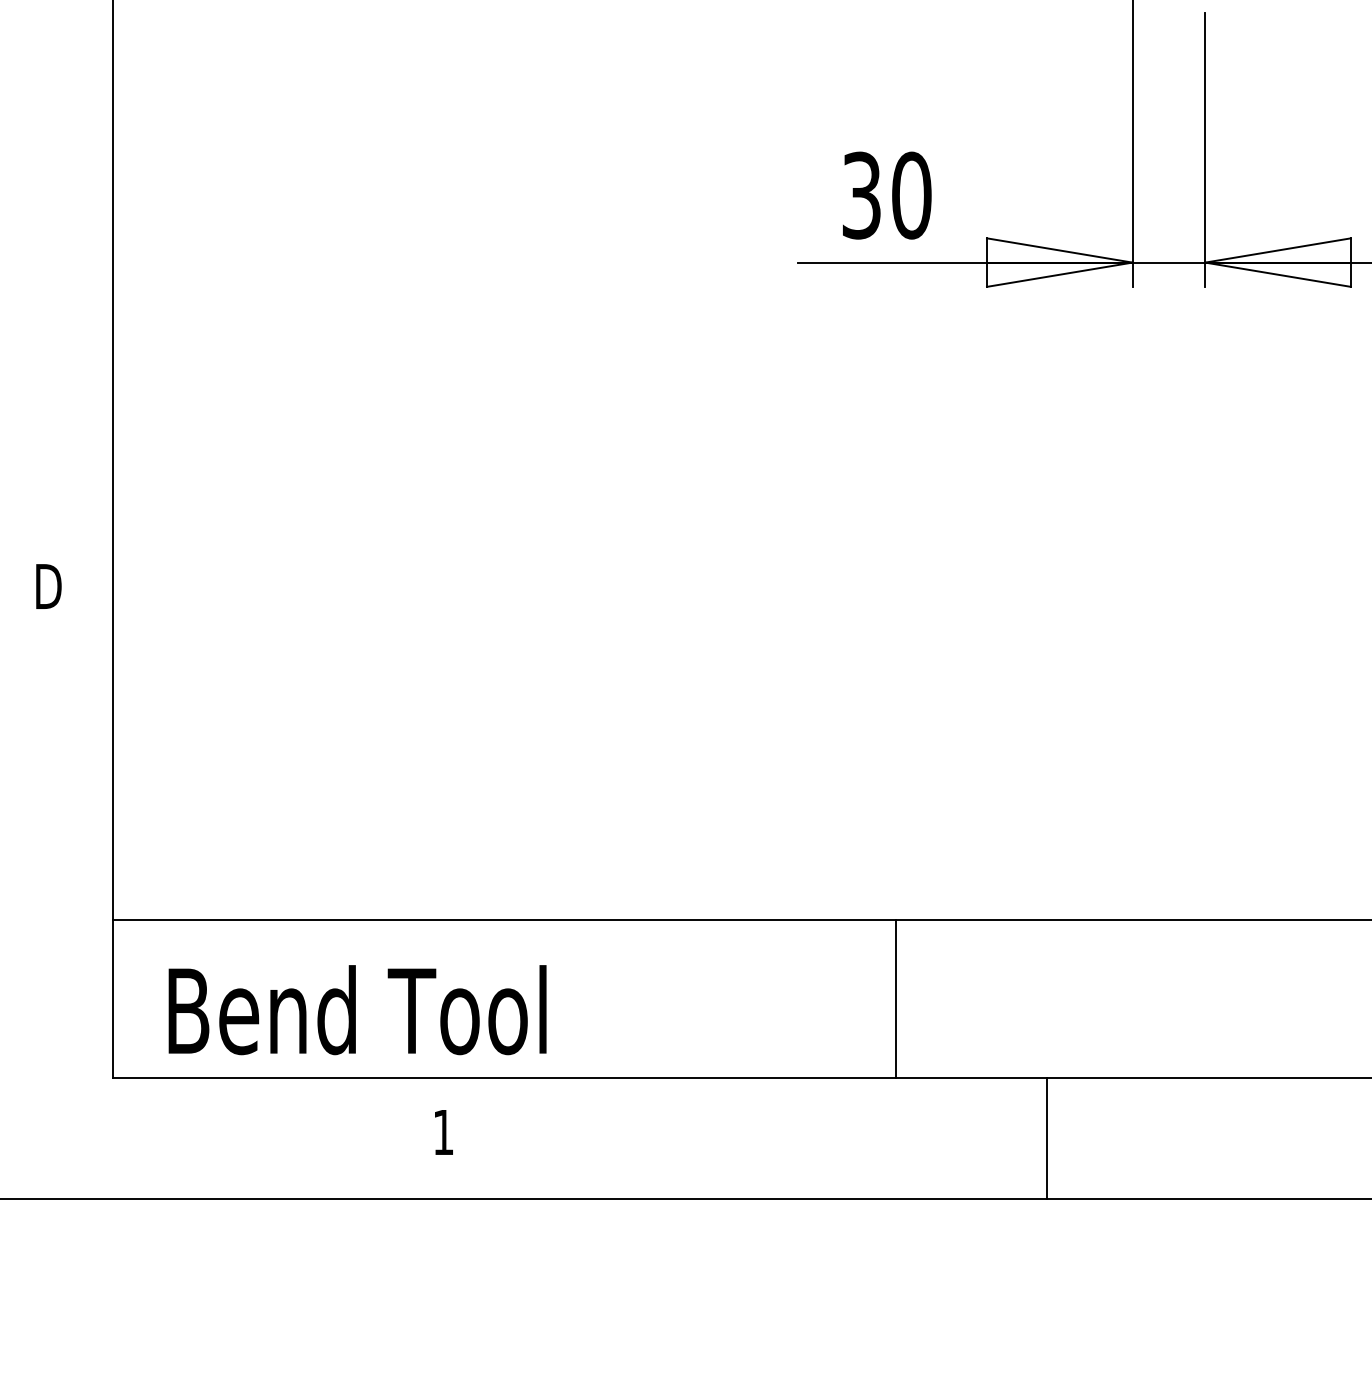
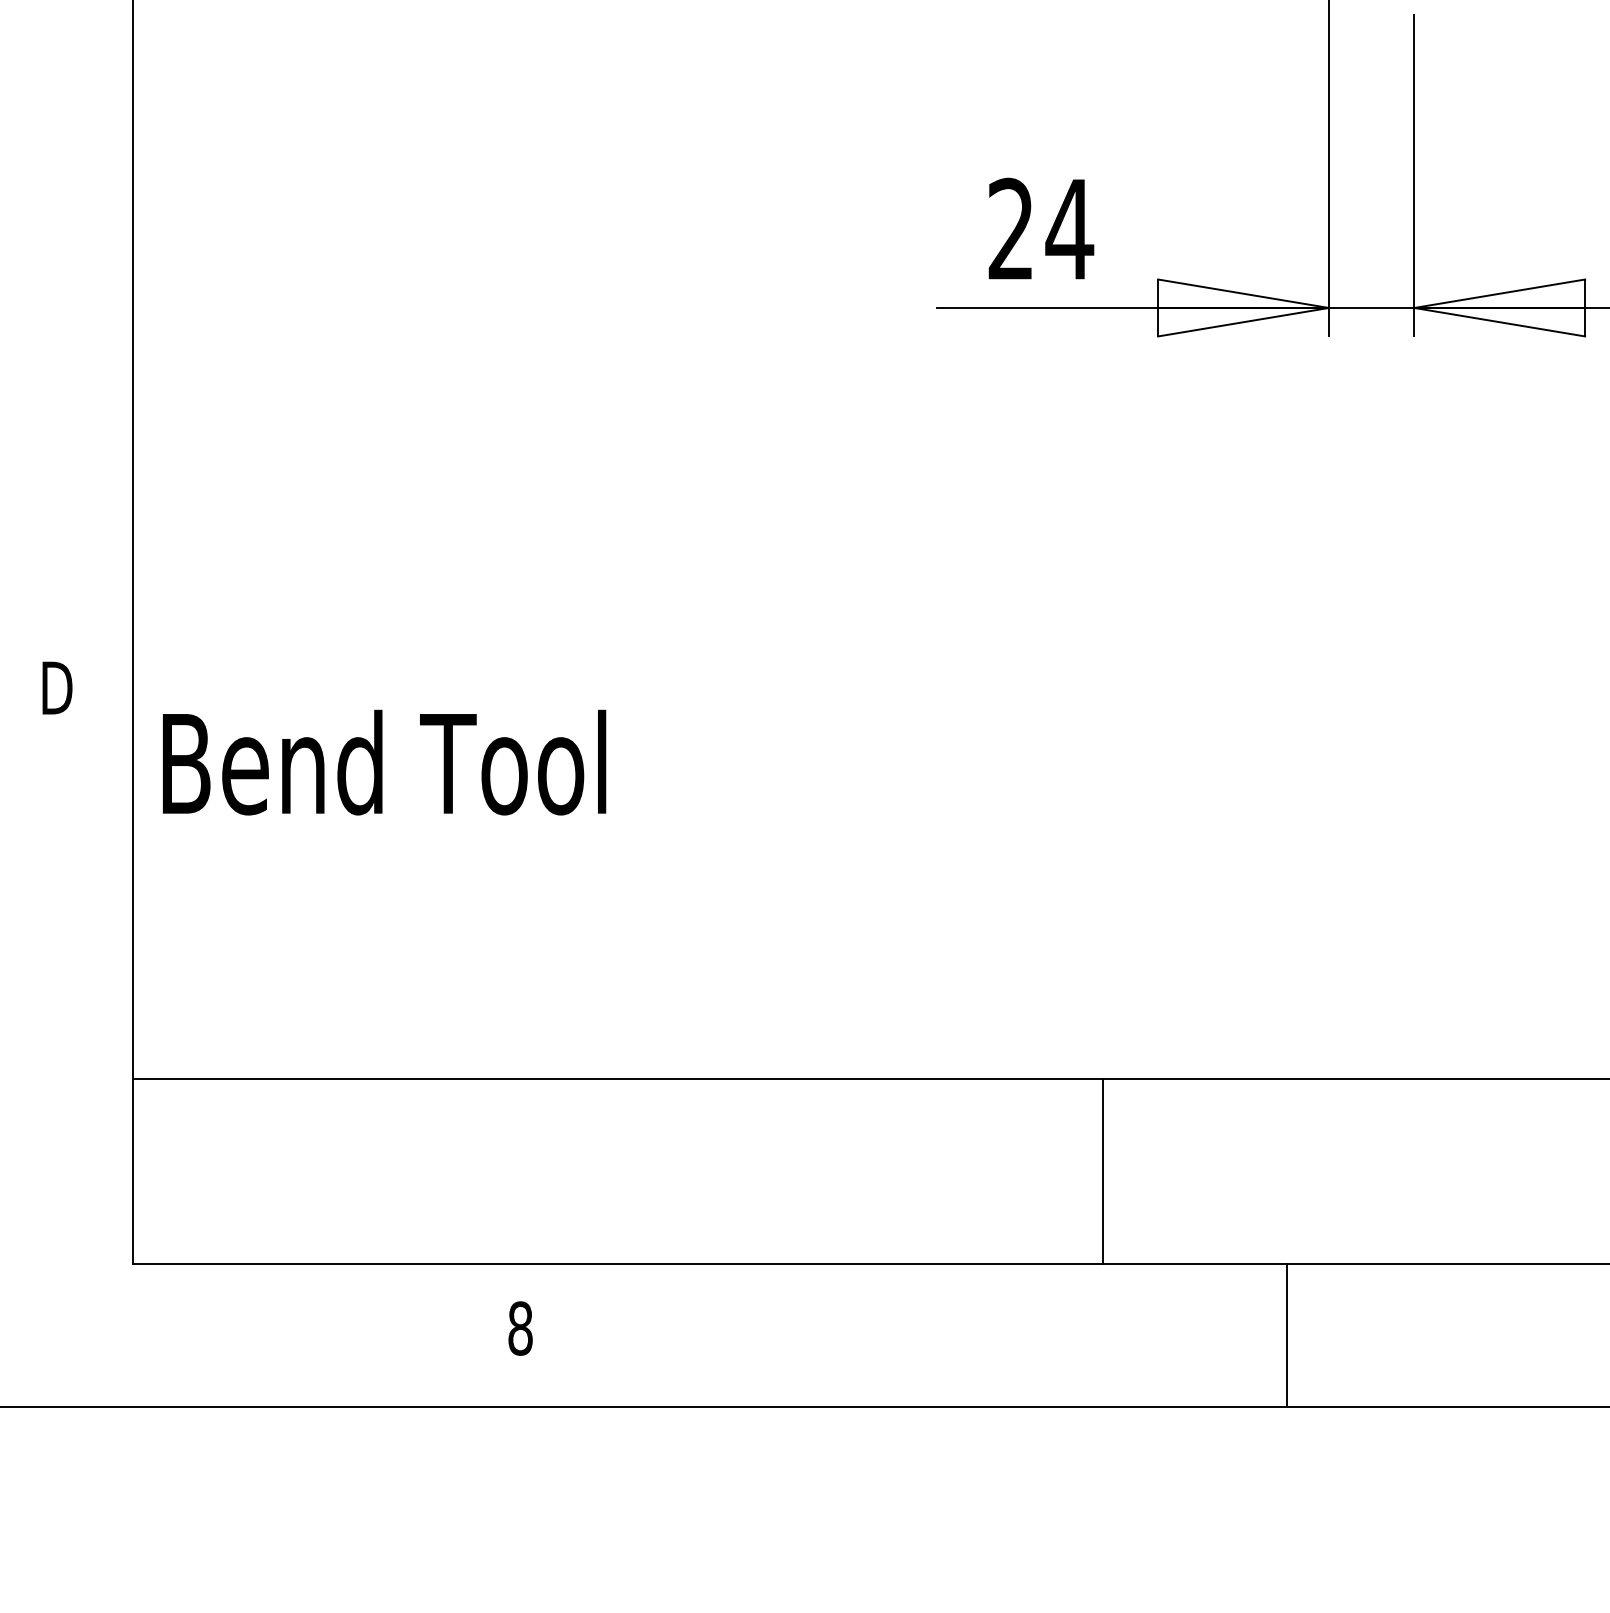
text: (887, 195) -> (1041, 229), 30 -> 24
line: (896, 998) -> (1103, 1171), moved
text: (357, 1010) -> (384, 763), moved
text: (443, 1132) -> (520, 1328), 1 -> 8
line: (1047, 1137) -> (1287, 1334), moved

